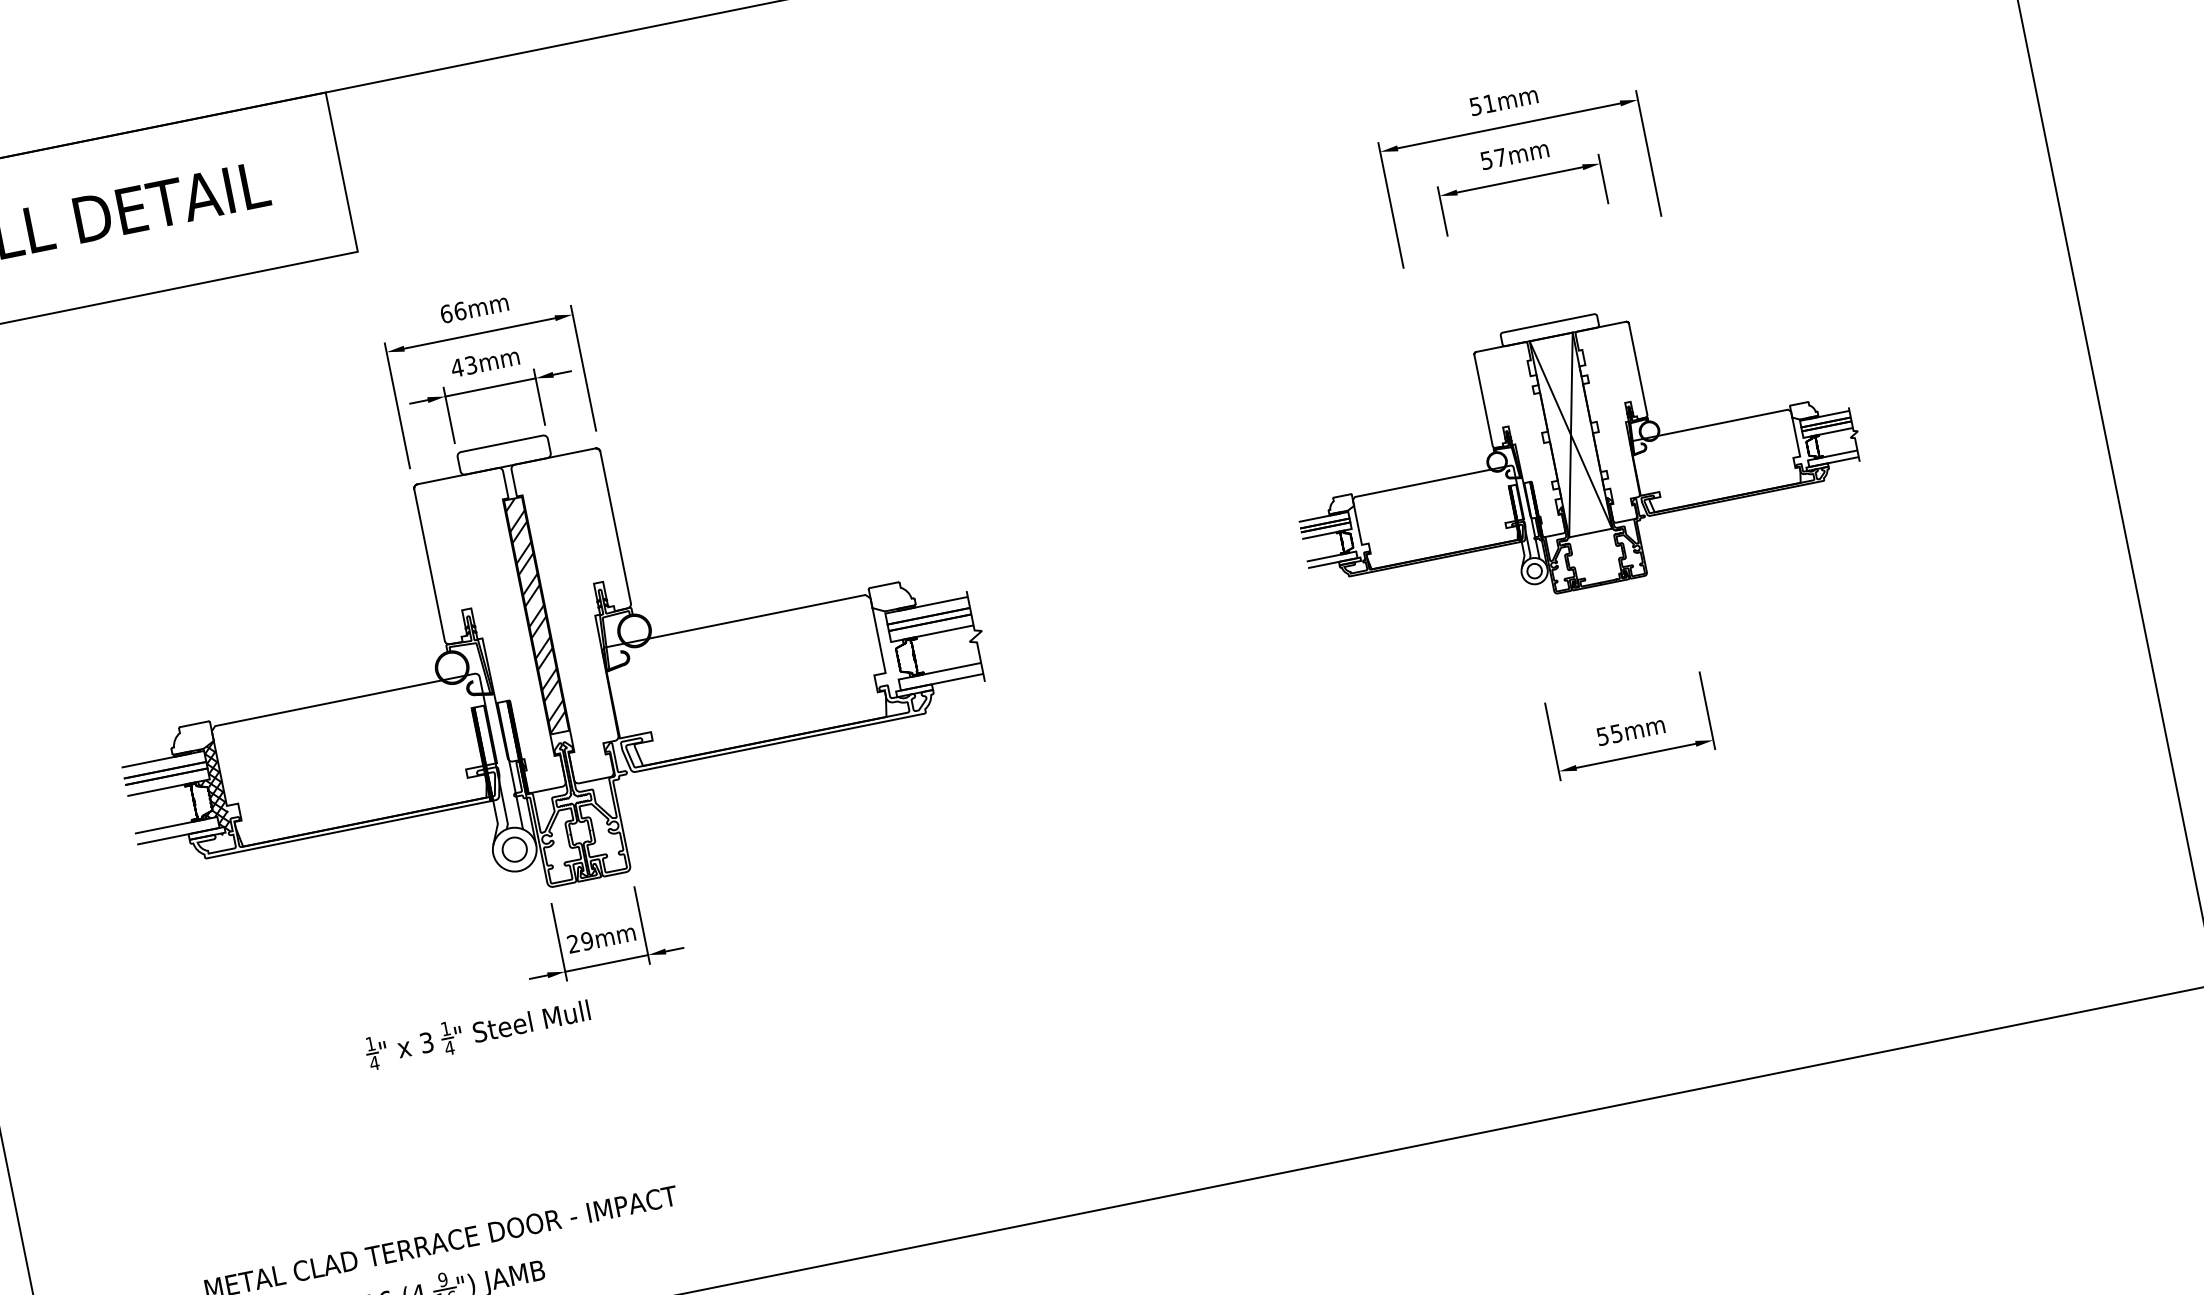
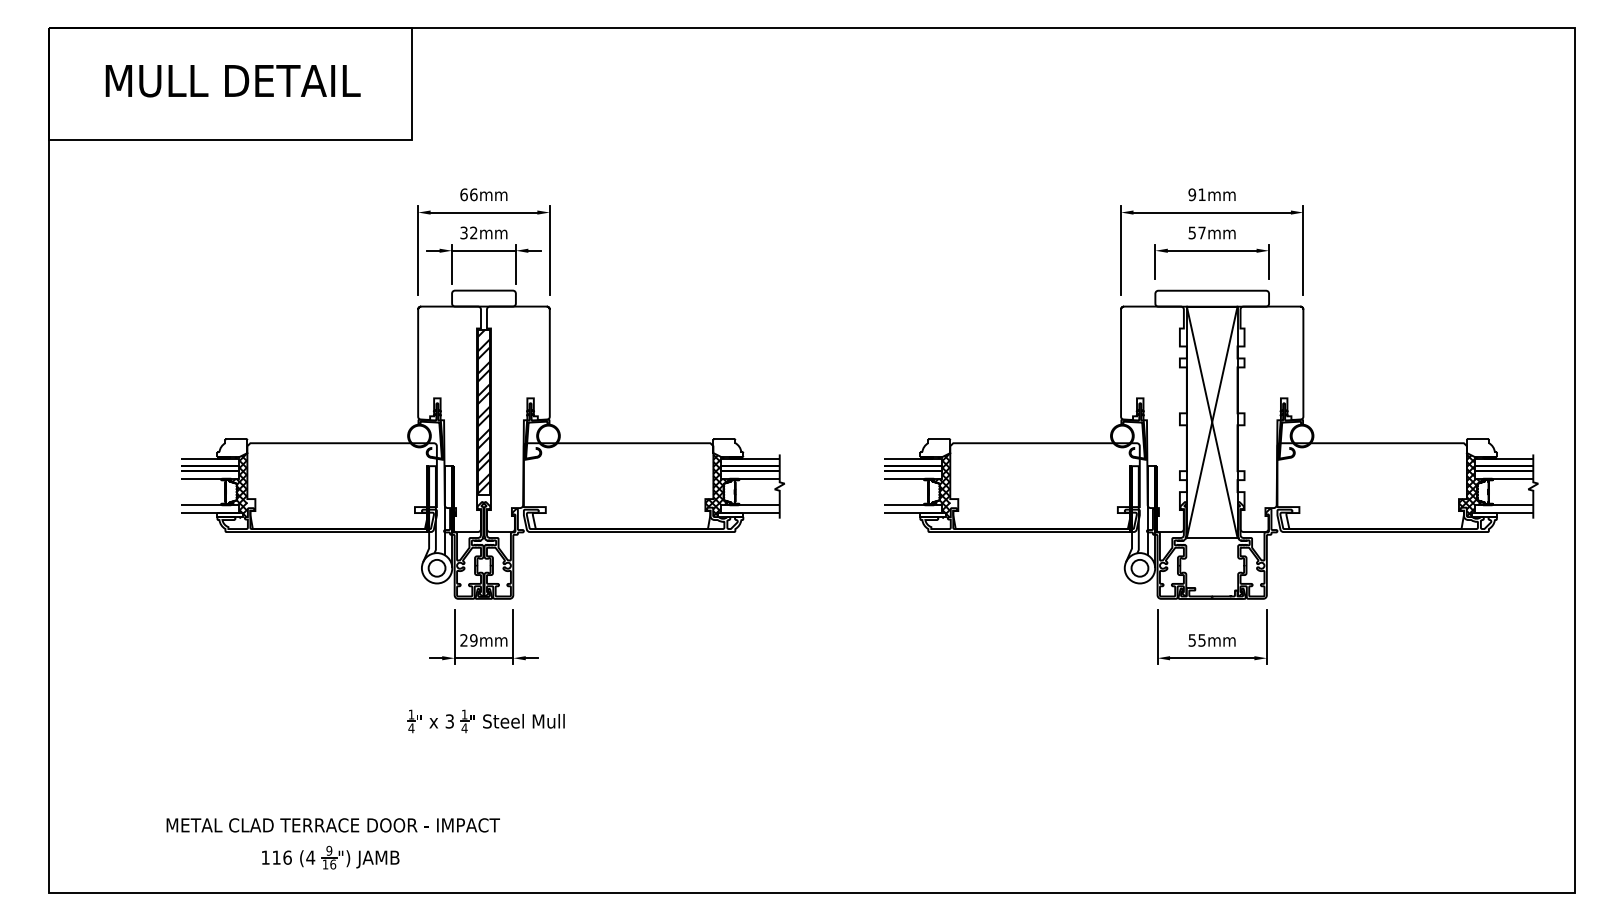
text: (1476, 105) -> (1192, 194), 51mm -> 91mm
text: (463, 366) -> (468, 232), 43mm -> 32mm
part: (1574, 453) -> (1211, 444), size x1.67
hatch: (887, 652) -> (717, 485), added
part: (477, 1032) -> (485, 721), moved

